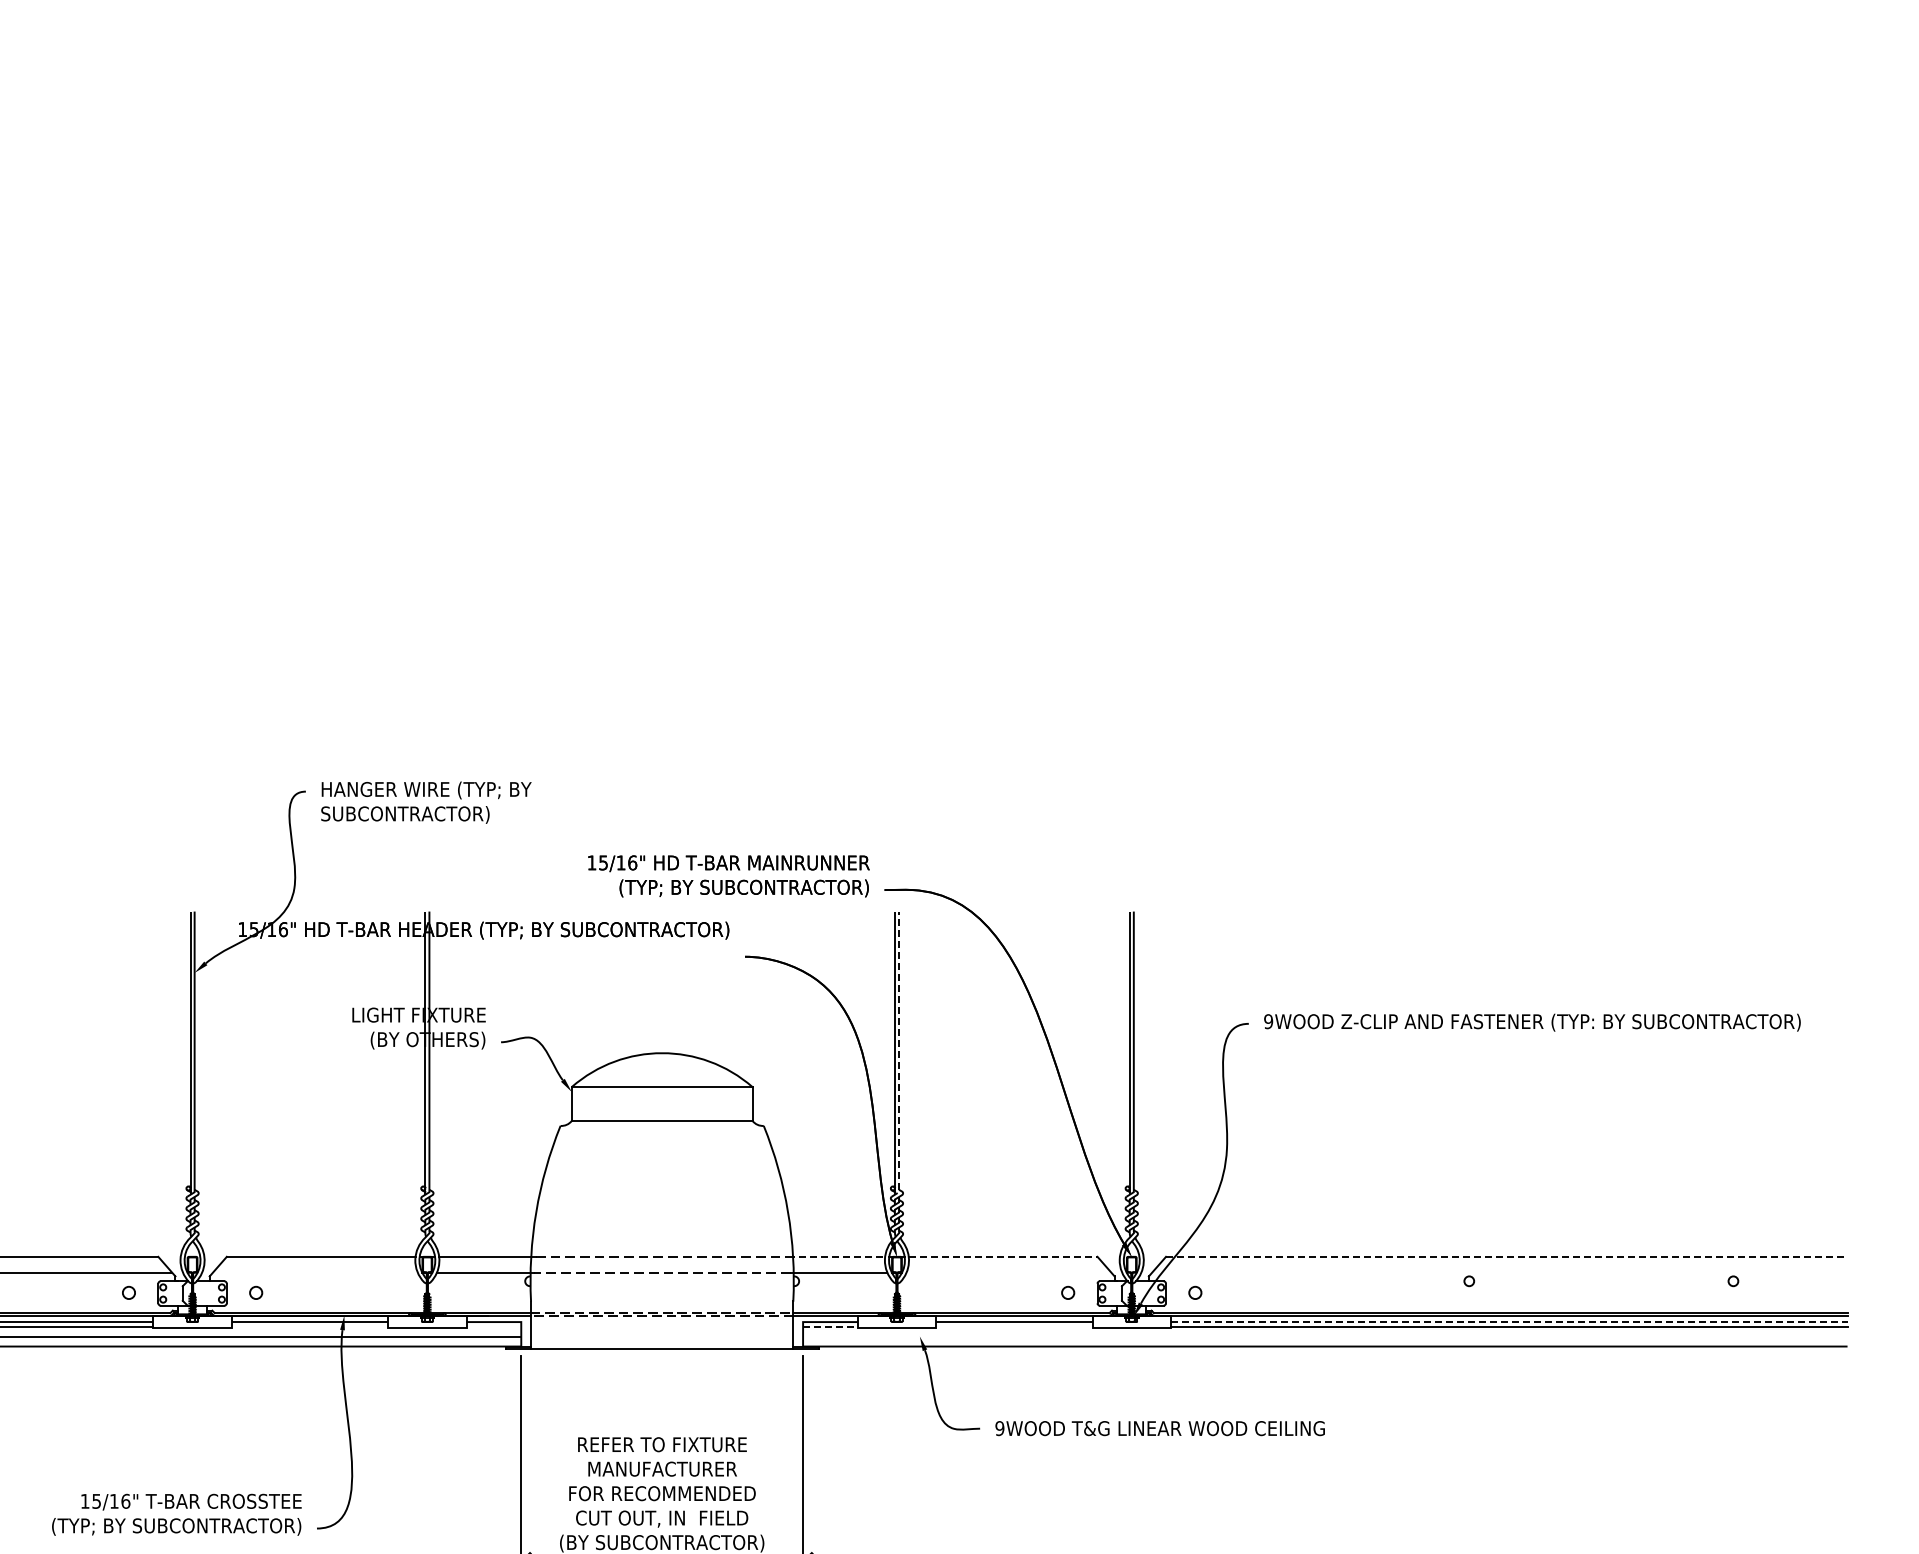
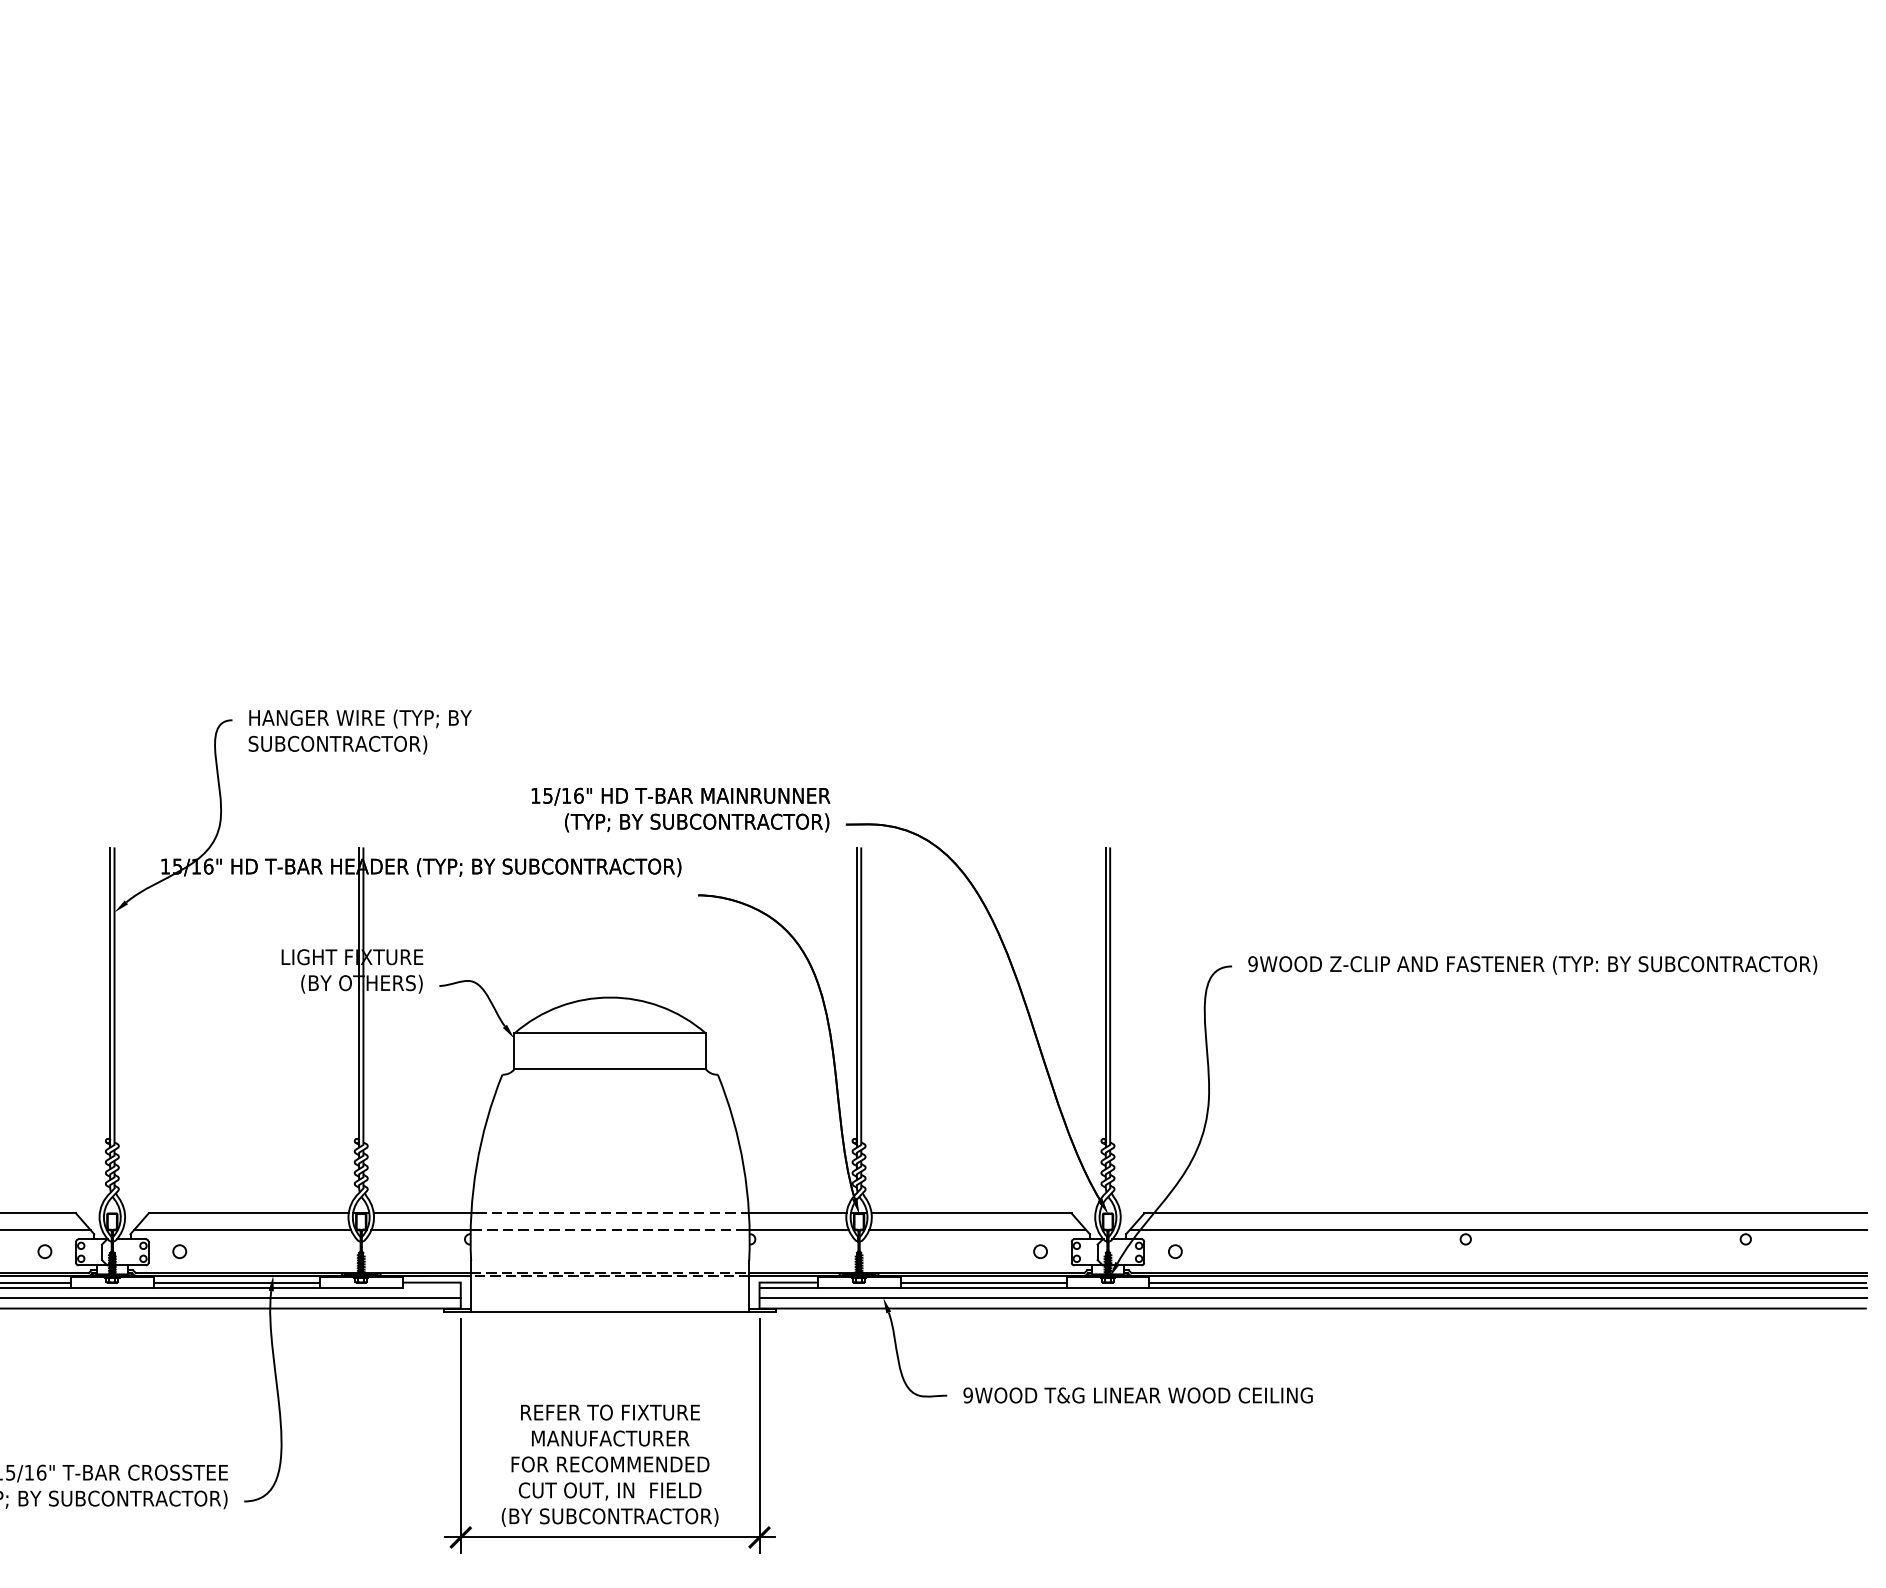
line: (899, 1056) -> (861, 1001), dashed -> solid
line: (837, 1256) -> (796, 1213), dashed -> solid
line: (1003, 1256) -> (972, 1213), dashed -> solid
line: (1506, 1256) -> (1505, 1213), dashed -> solid
line: (314, 1272) -> (241, 1230), added
line: (1008, 1272) -> (977, 1230), added
line: (1499, 1272) -> (1497, 1230), added
line: (1509, 1322) -> (1508, 1283), dashed -> solid
line: (309, 1326) -> (236, 1287), added
line: (830, 1326) -> (788, 1287), dashed -> solid
line: (1014, 1326) -> (983, 1287), added
line: (1325, 1336) -> (1313, 1297), added

